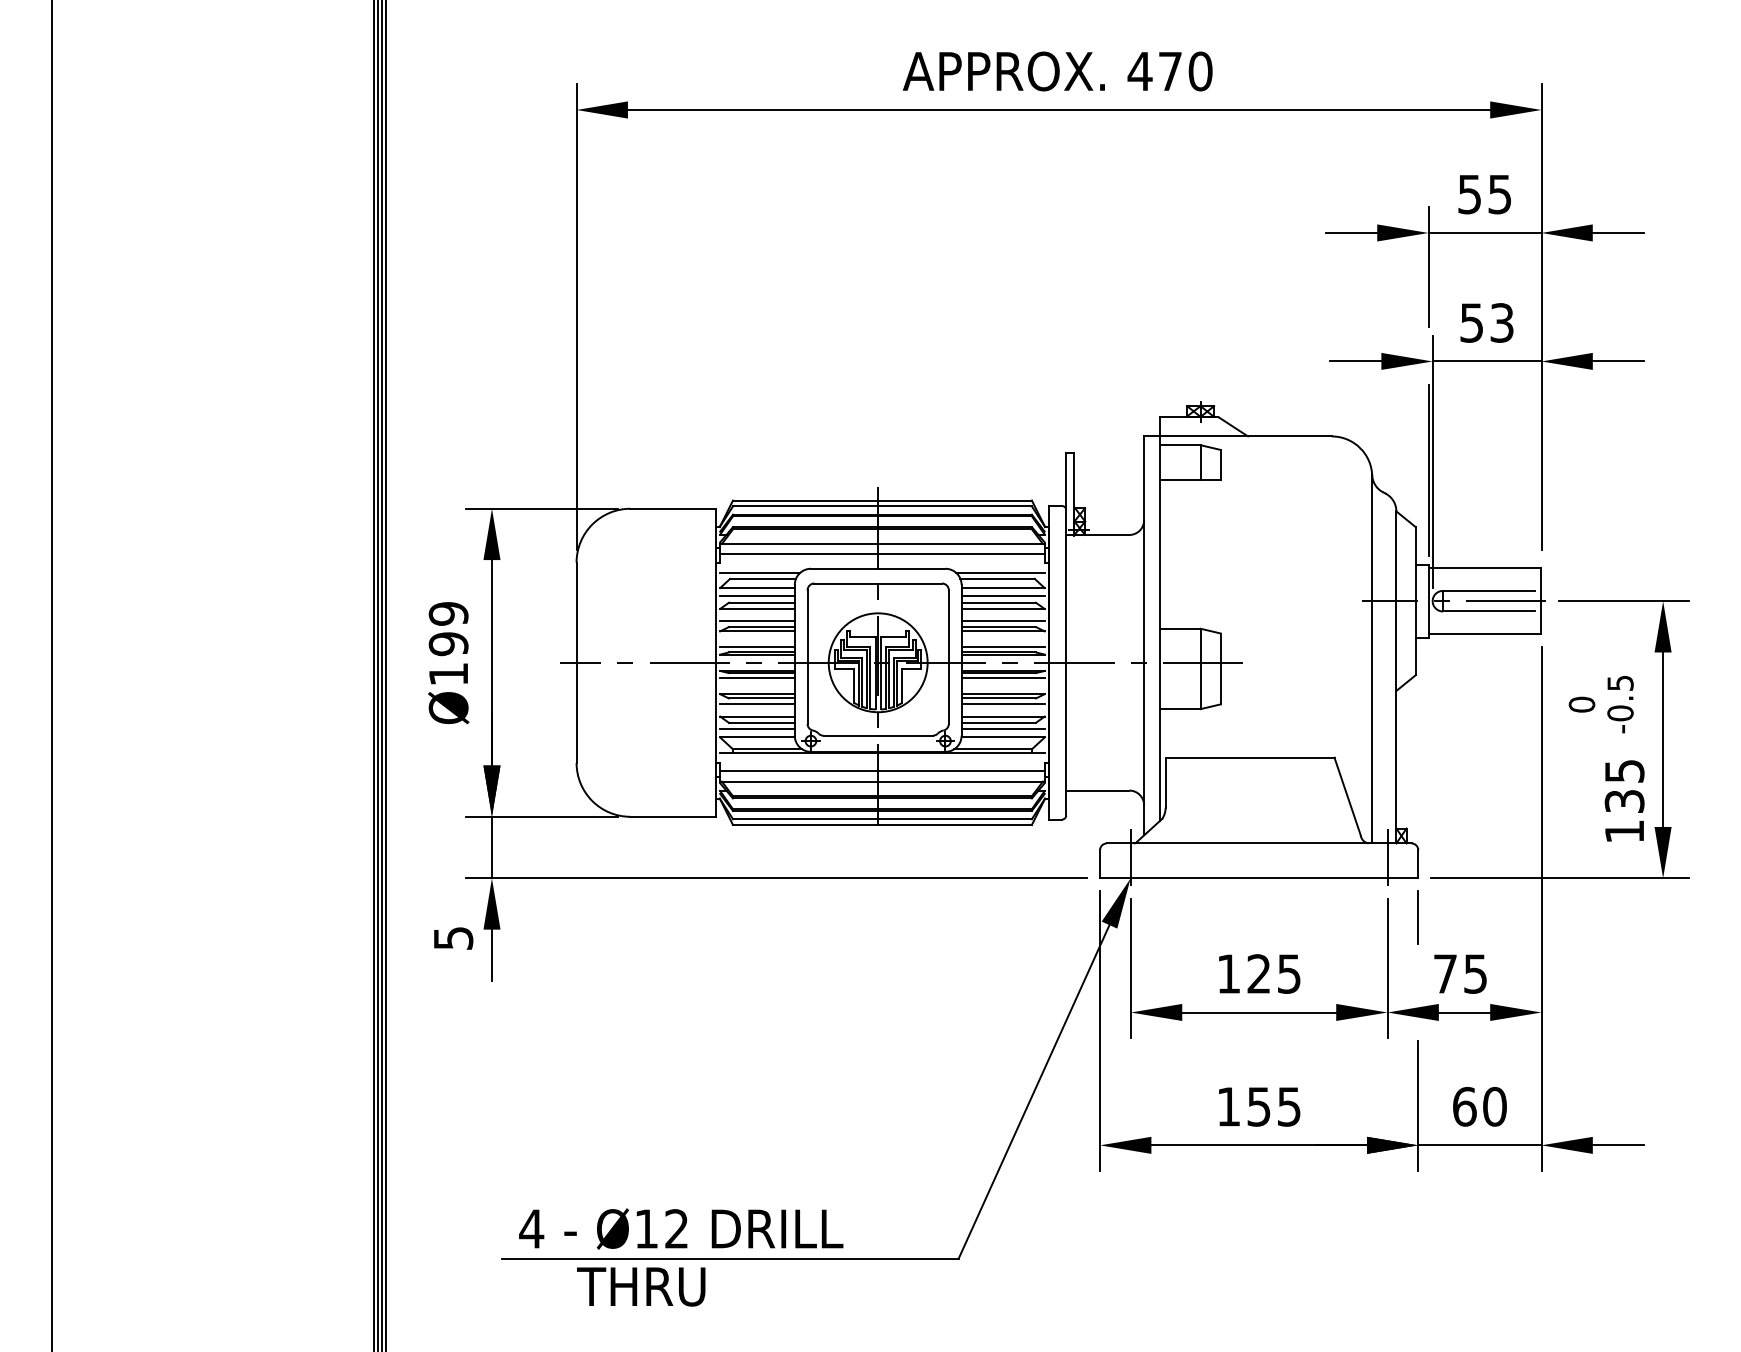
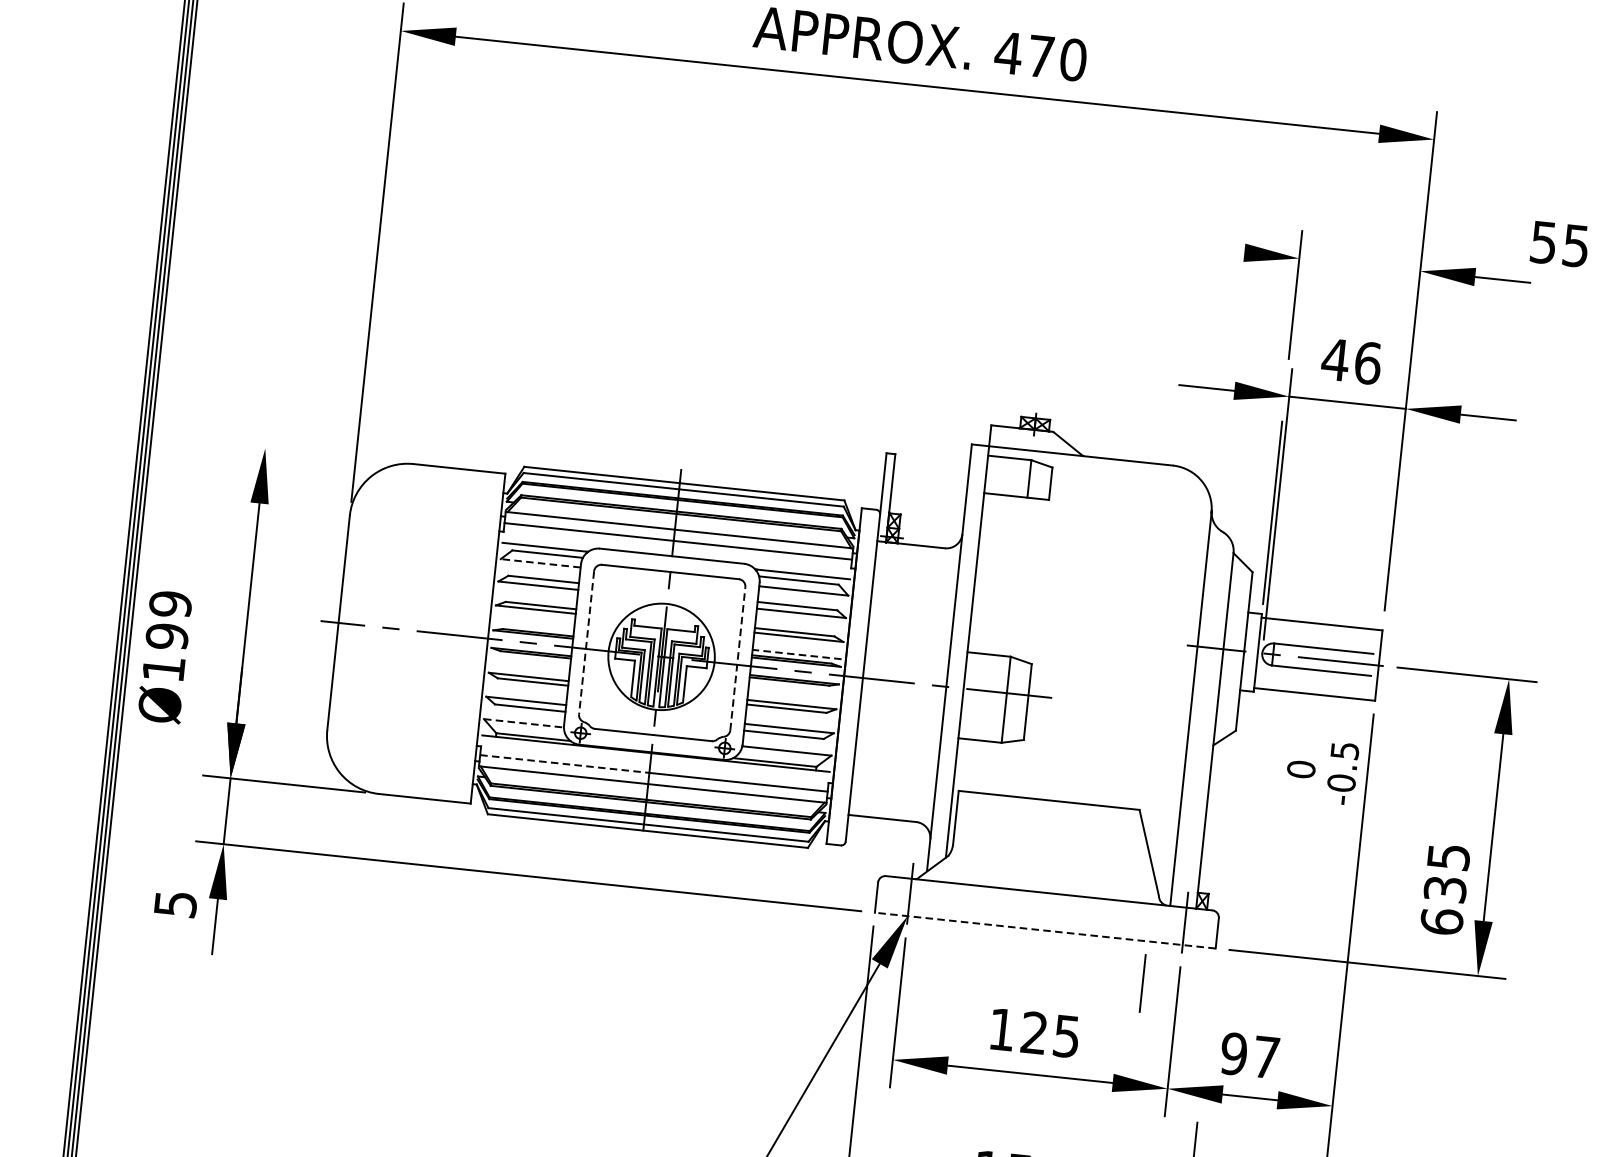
text: (1484, 194) -> (1559, 244), moved
line: (1351, 232) -> (1216, 249), removed
line: (1484, 232) -> (1359, 264), removed
text: (1486, 322) -> (1351, 360), 53 -> 46
line: (541, 508) -> (318, 453), removed
line: (757, 588) -> (540, 563), solid -> dashed
line: (757, 596) -> (539, 572), removed
line: (1002, 596) -> (802, 599), removed
line: (757, 621) -> (536, 599), removed
line: (1002, 621) -> (799, 626), removed
line: (757, 647) -> (534, 626), removed
line: (1003, 647) -> (797, 654), solid -> dashed
line: (807, 657) -> (586, 643), solid -> dashed
line: (948, 657) -> (737, 659), solid -> dashed
text: (448, 663) -> (164, 657), moved
line: (757, 678) -> (530, 660), removed
line: (1002, 678) -> (792, 687), removed
line: (757, 704) -> (527, 687), removed
line: (1002, 704) -> (790, 715), removed
text: (1600, 704) -> (1321, 771), moved
line: (757, 729) -> (524, 714), removed
line: (1002, 729) -> (787, 742), removed
line: (757, 737) -> (523, 723), solid -> dashed
line: (799, 771) -> (565, 764), solid -> dashed
text: (1624, 831) -> (1441, 921), 135 -> 635
line: (1258, 878) -> (1044, 930), solid -> dashed
line: (1417, 917) -> (1141, 983), moved
text: (1459, 973) -> (1249, 1055), 75 -> 97

